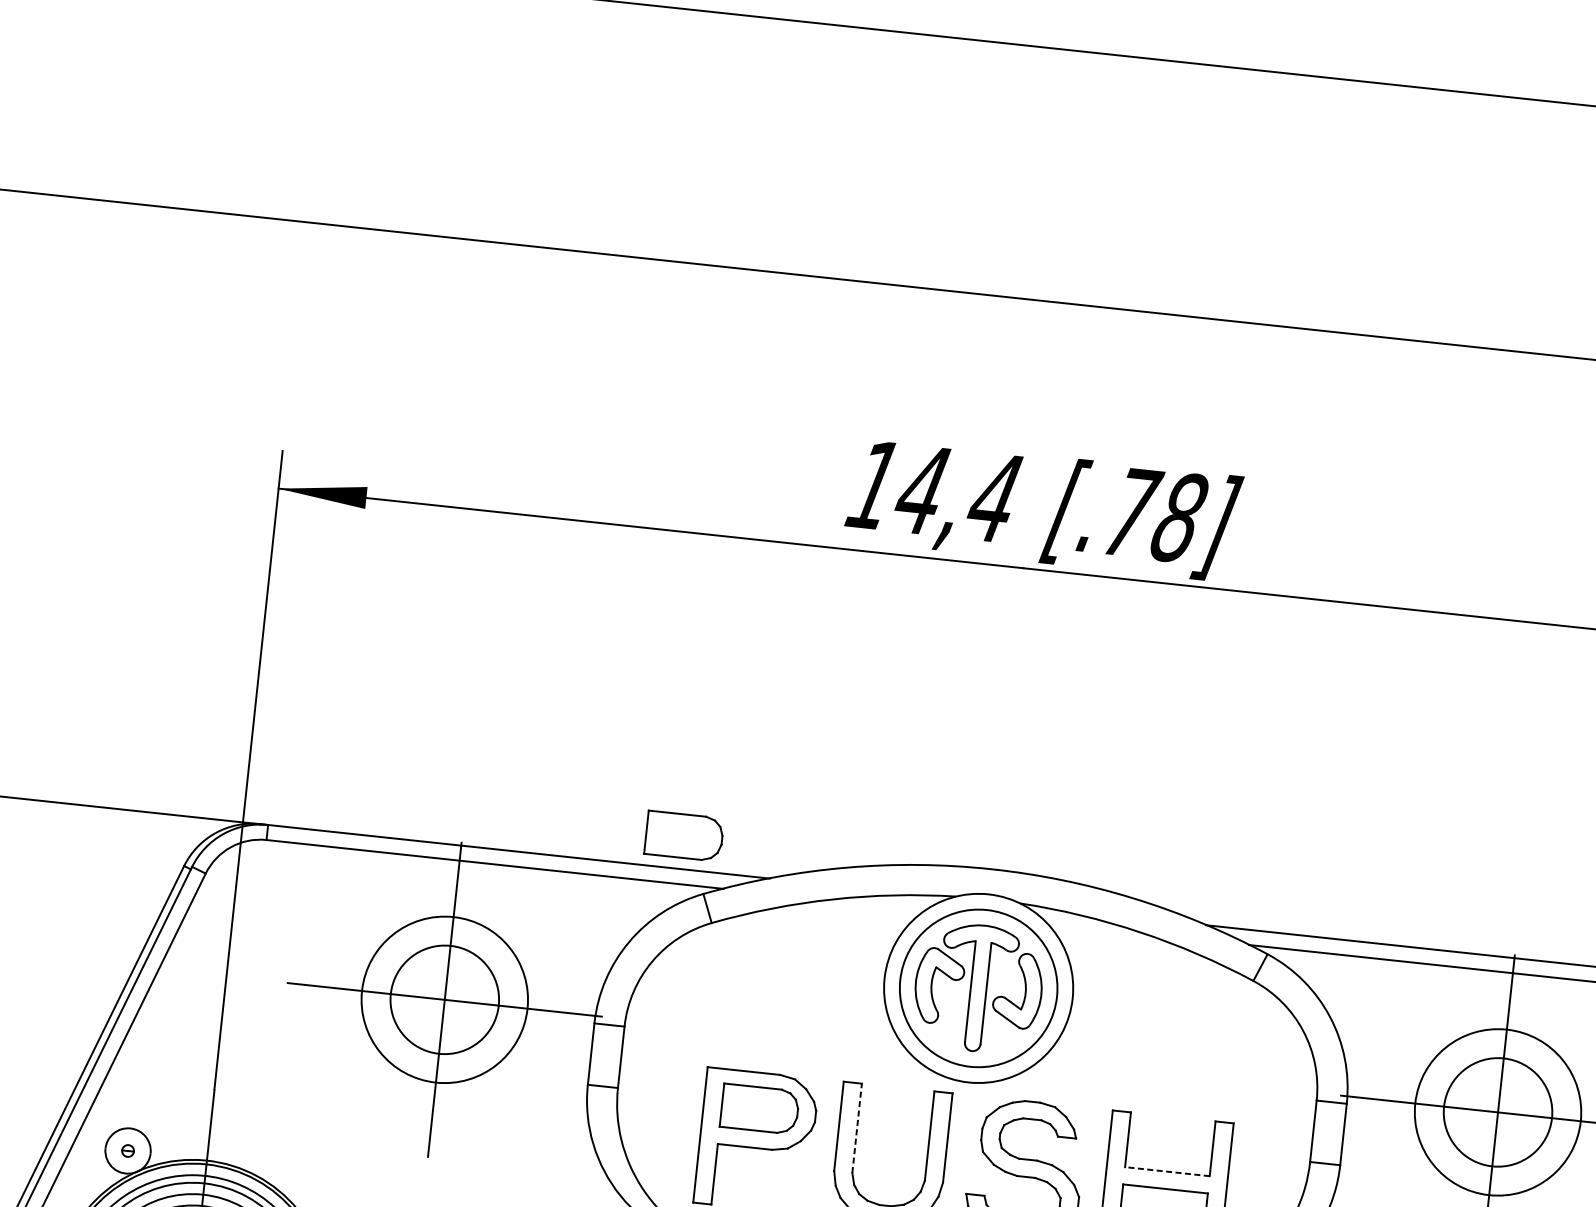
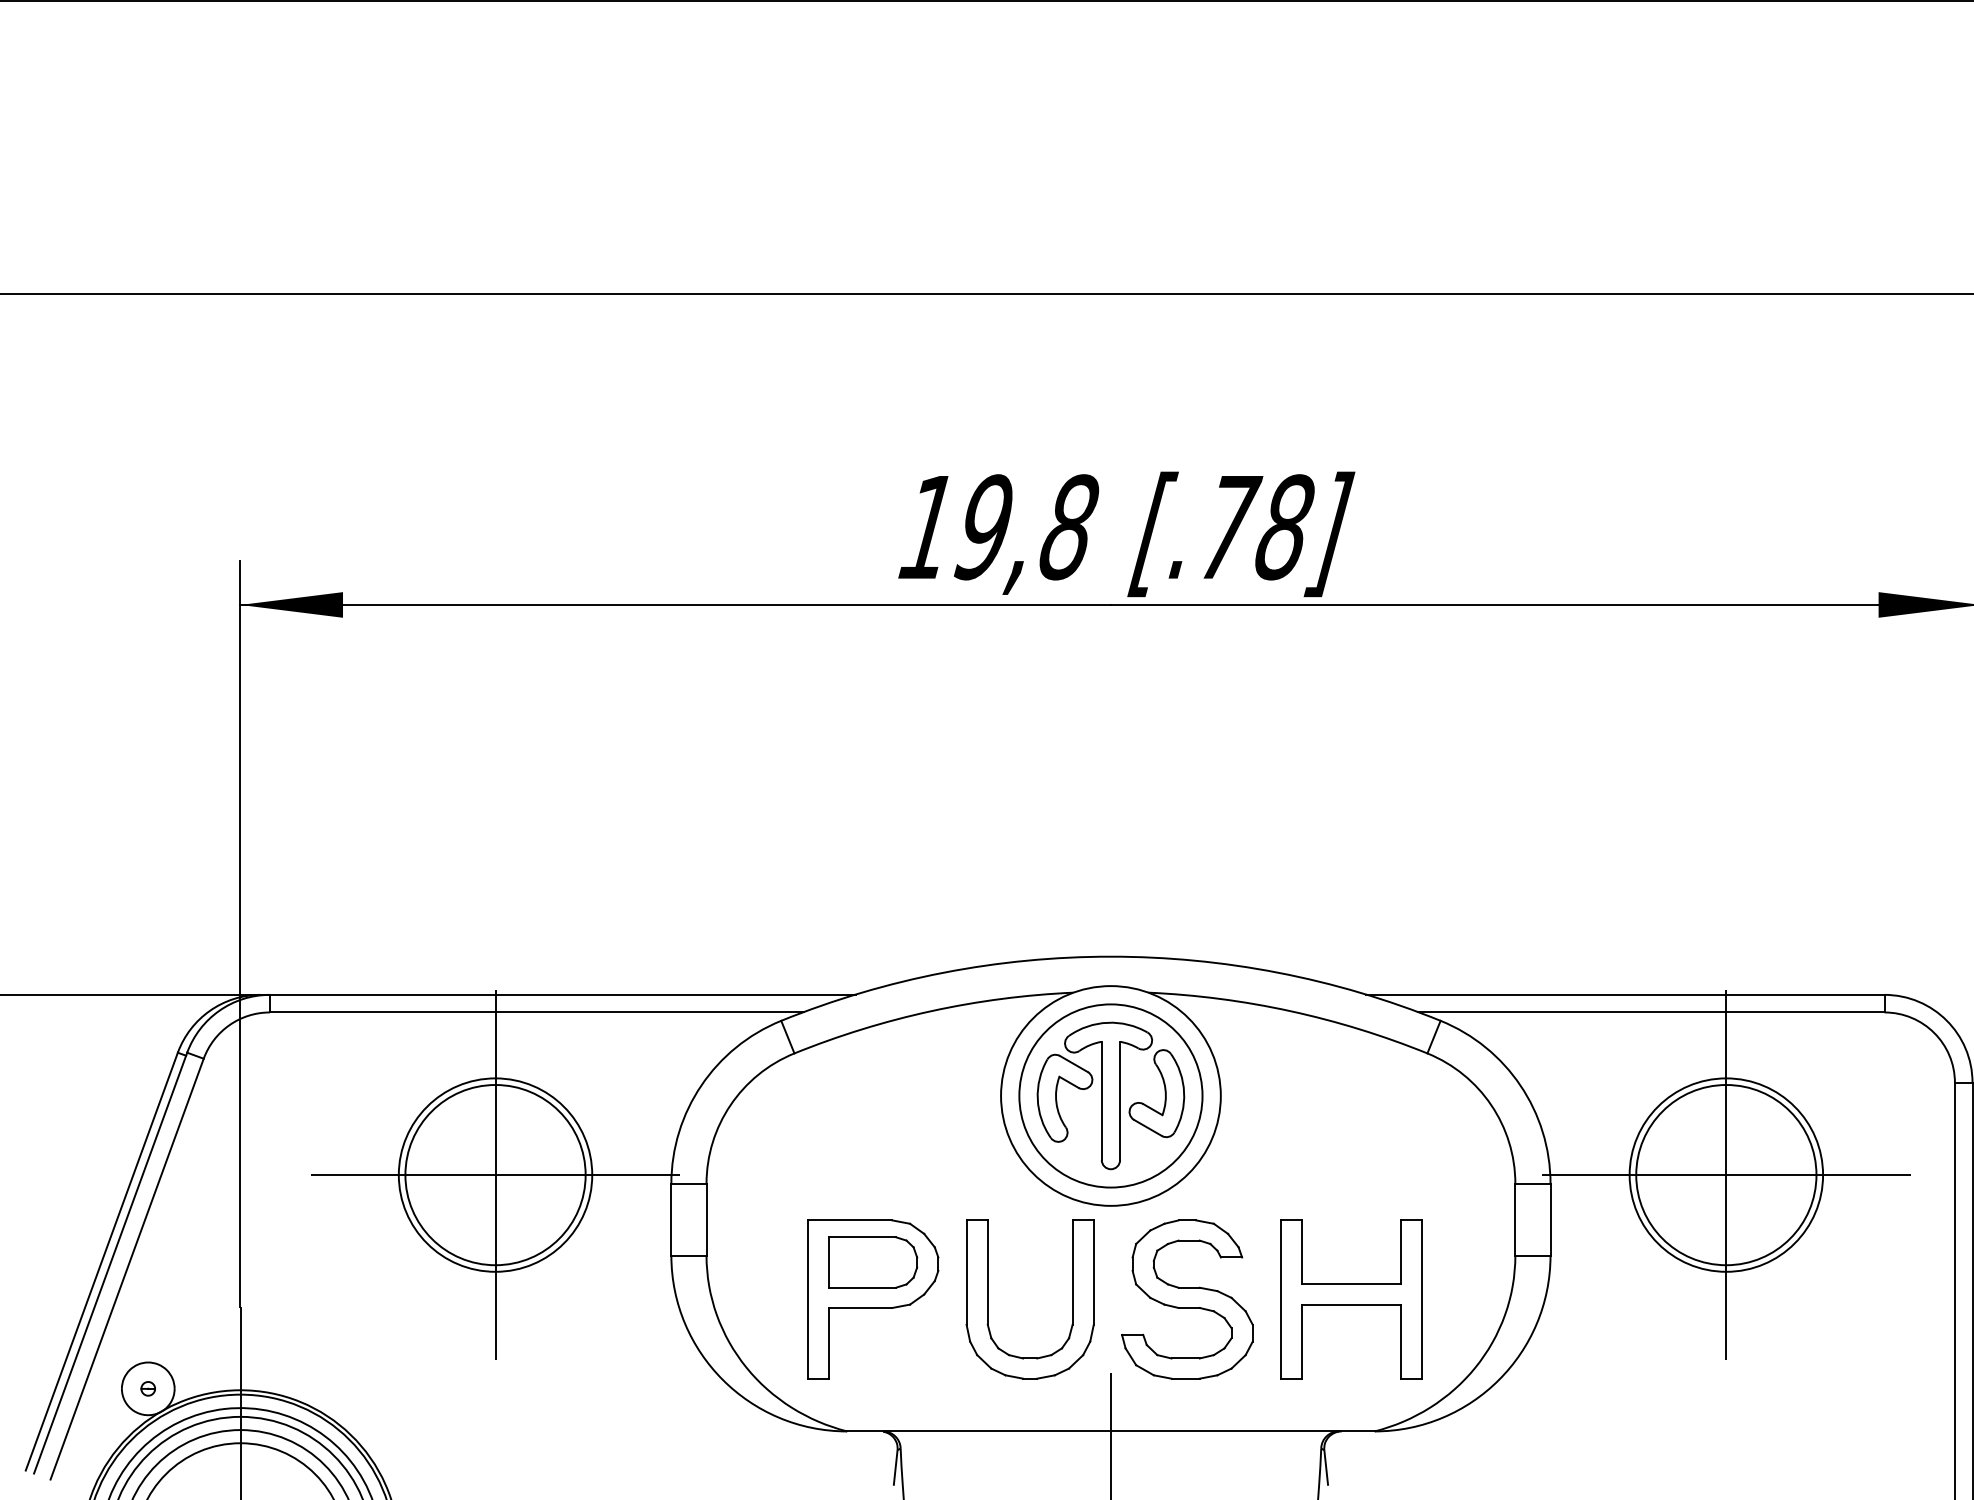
text: (958, 494) -> (1026, 527), 14,4 -> 19,8
part: (684, 836) -> (752, 956), removed
circle: (444, 1000) -> (495, 1175), size x1.43
circle: (1498, 1112) -> (1726, 1175), size x1.43
line: (856, 1128) -> (987, 1272), dashed -> solid
line: (1167, 1171) -> (1351, 1284), dashed -> solid

